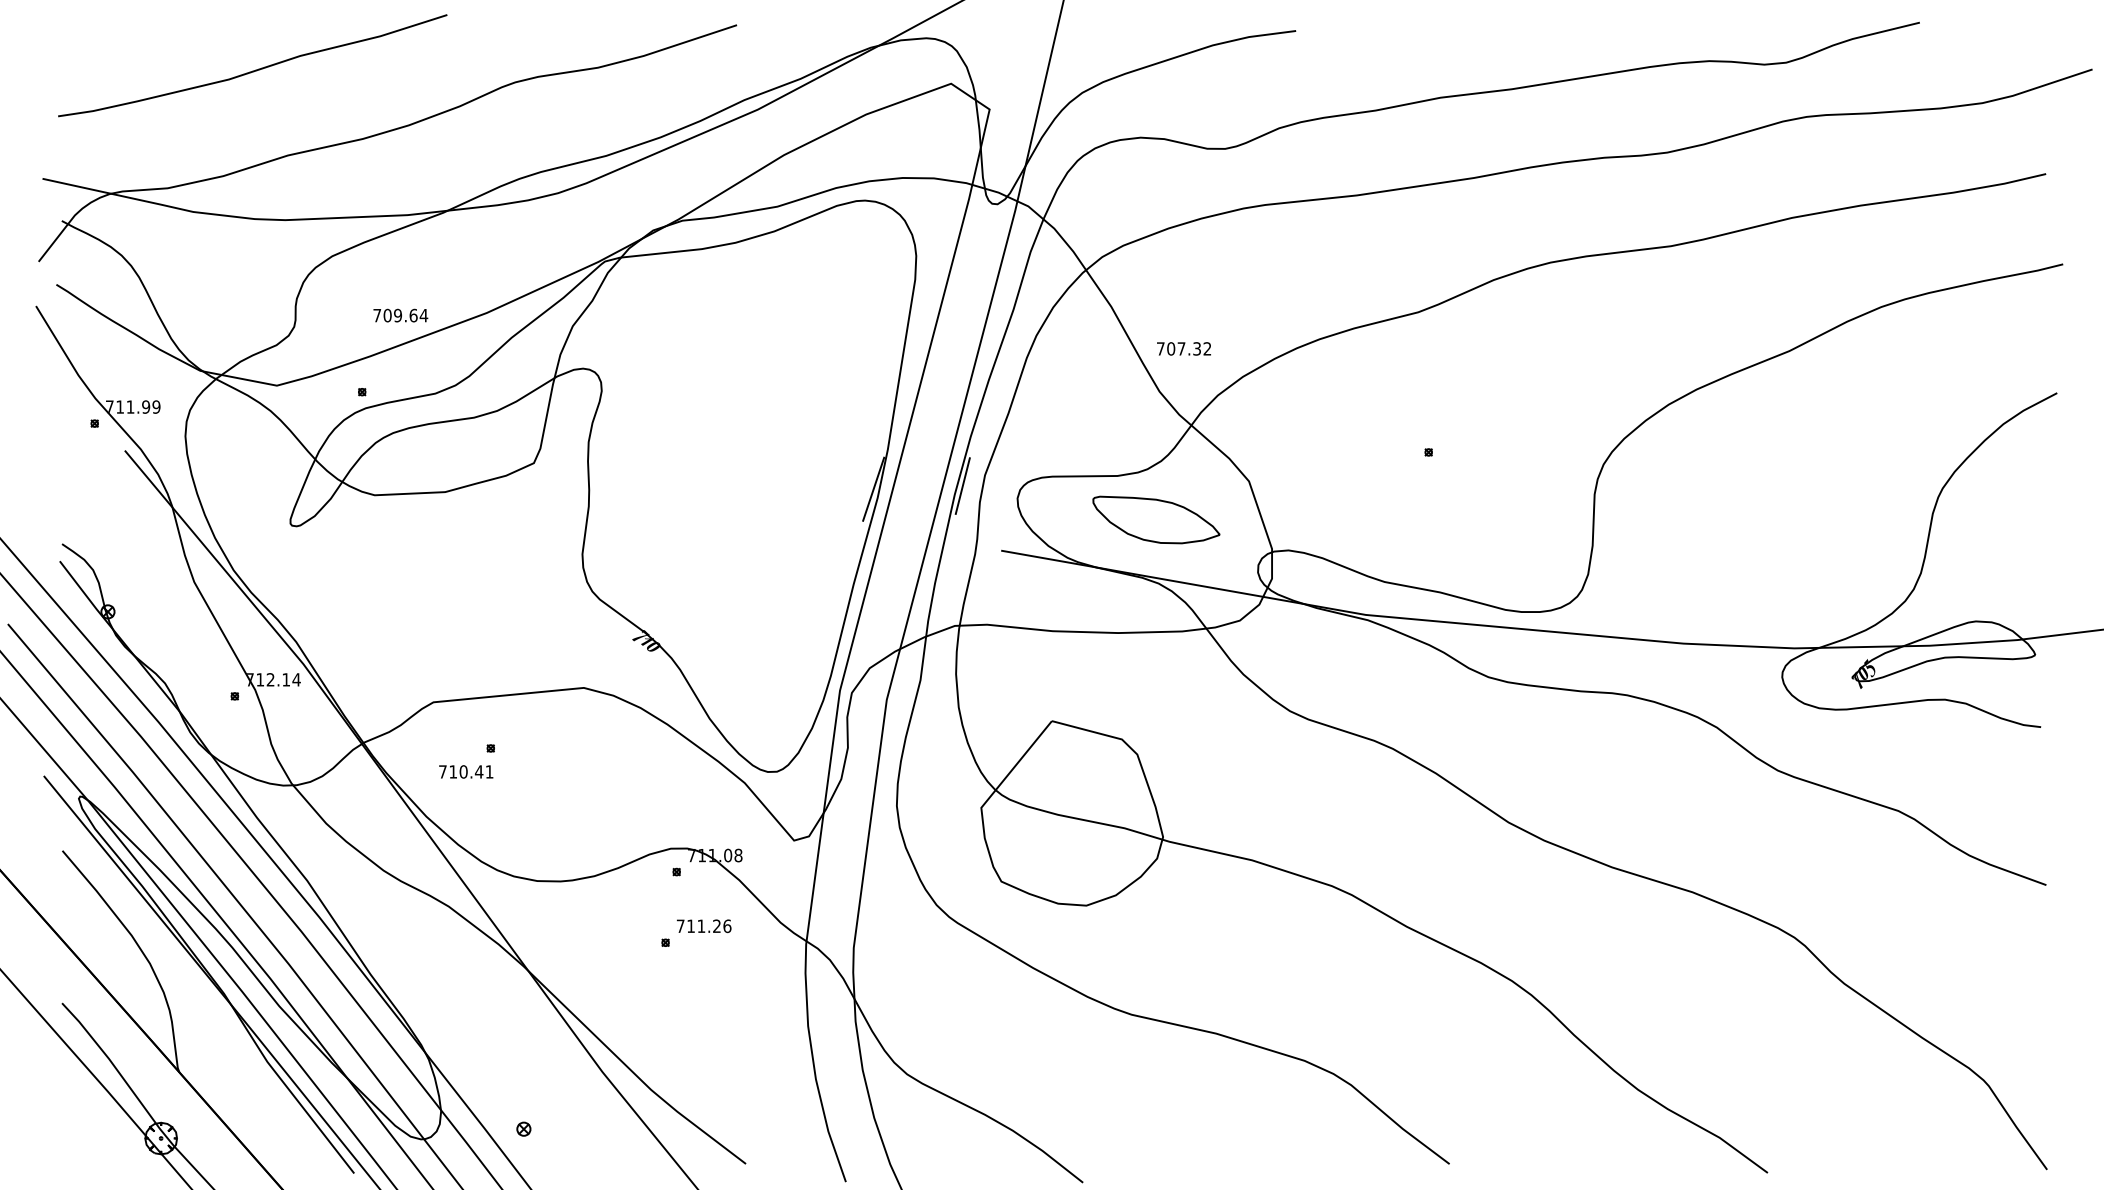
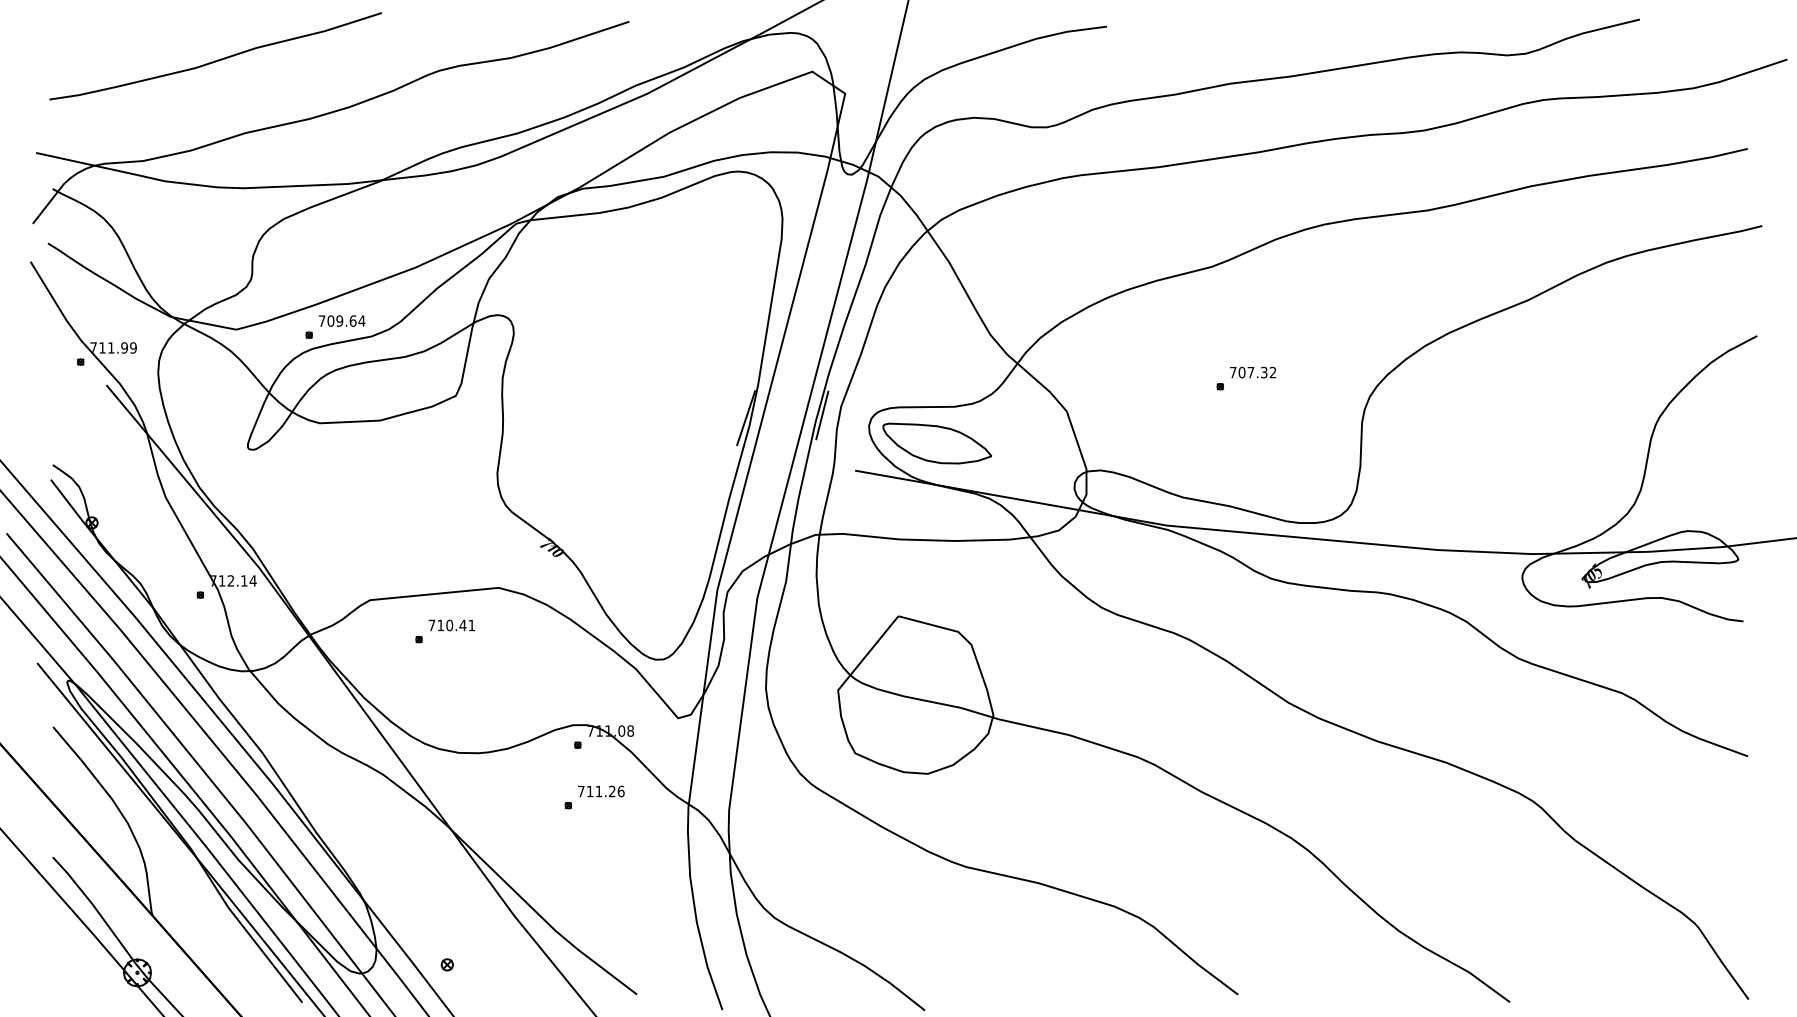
text: (400, 315) -> (341, 320), moved
text: (1183, 348) -> (1252, 372), moved
part: (1156, 519) -> (937, 443), moved
text: (466, 771) -> (452, 625), moved

